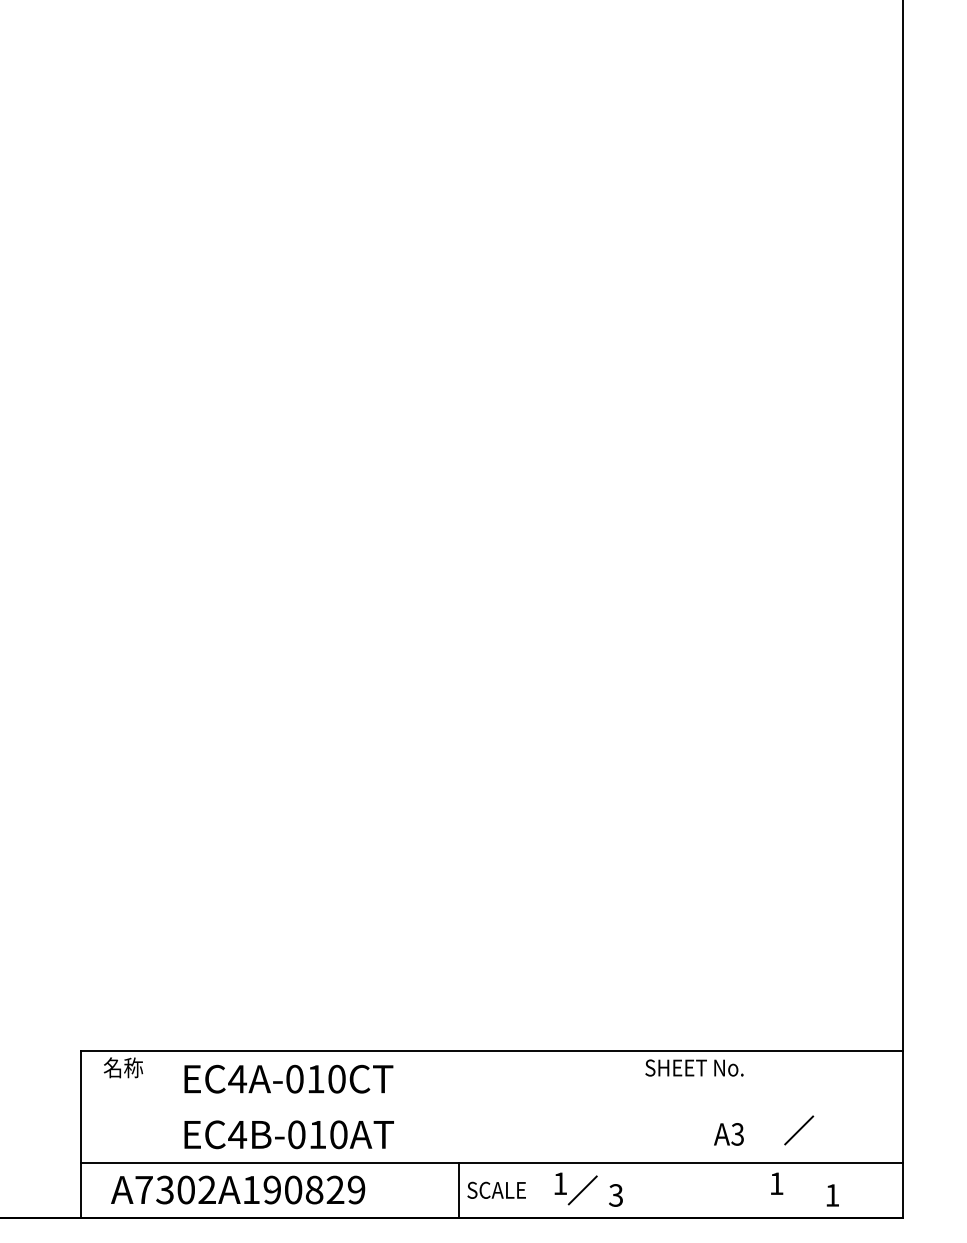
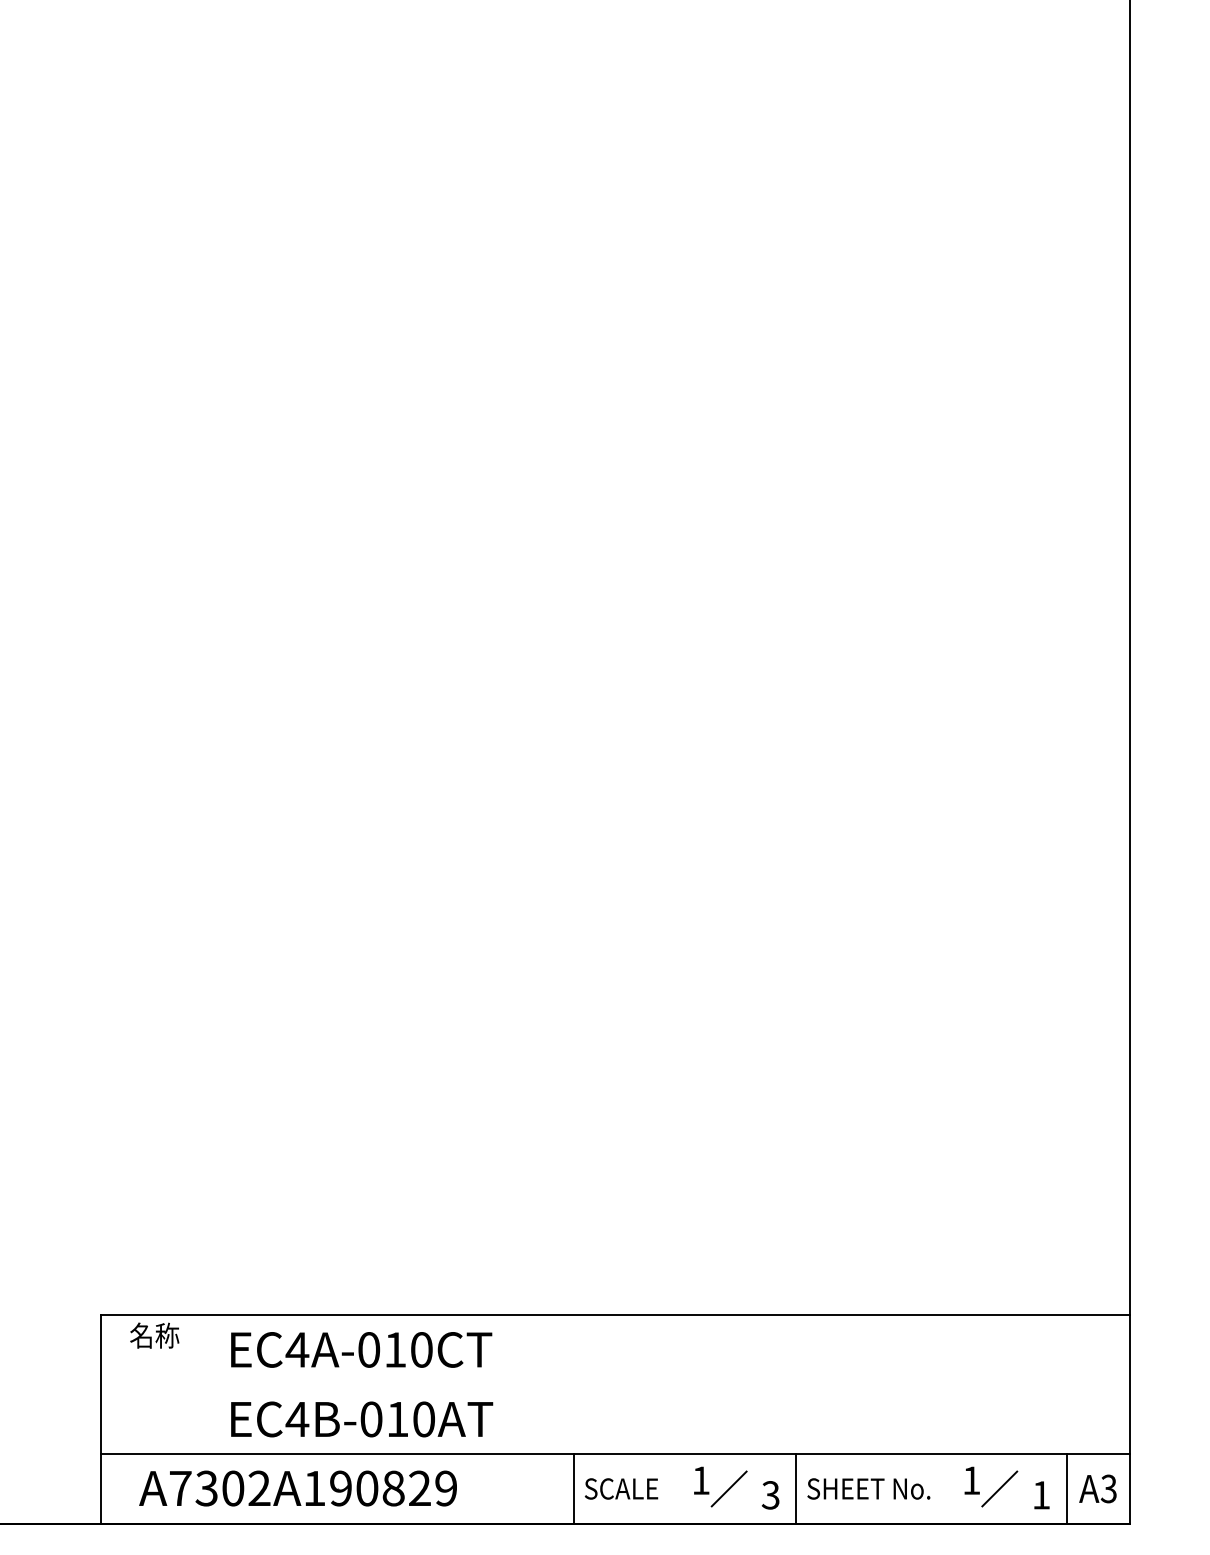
text: (694, 1067) -> (868, 1488), moved
line: (798, 1130) -> (999, 1488), moved
text: (728, 1134) -> (1097, 1488), moved
line: (636, 1190) -> (796, 1488), added
line: (853, 1190) -> (1067, 1488), added

